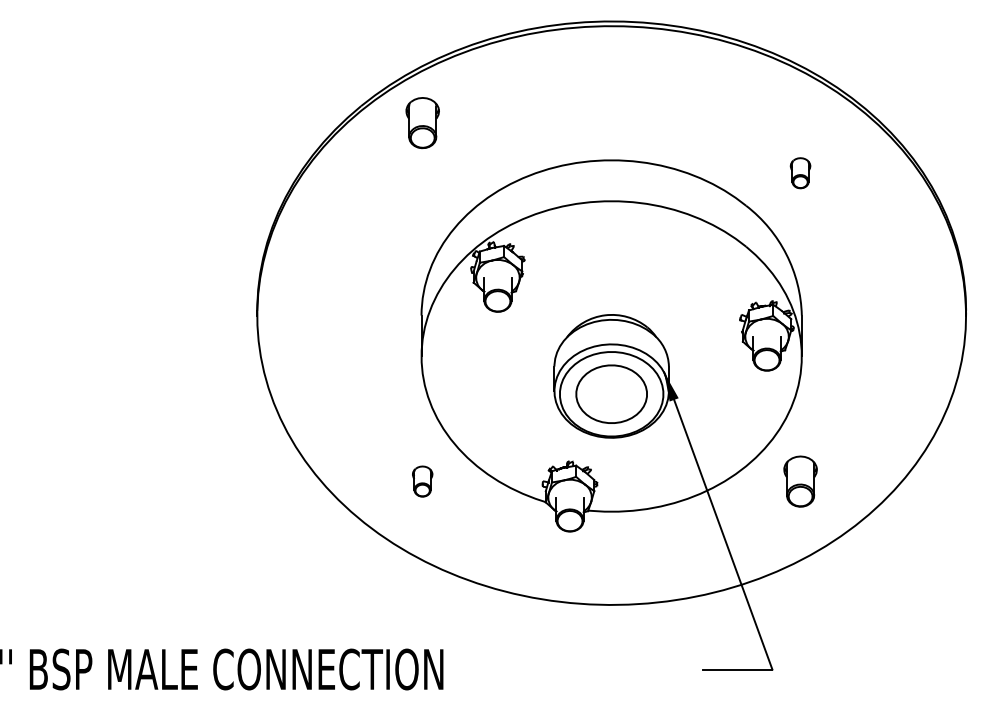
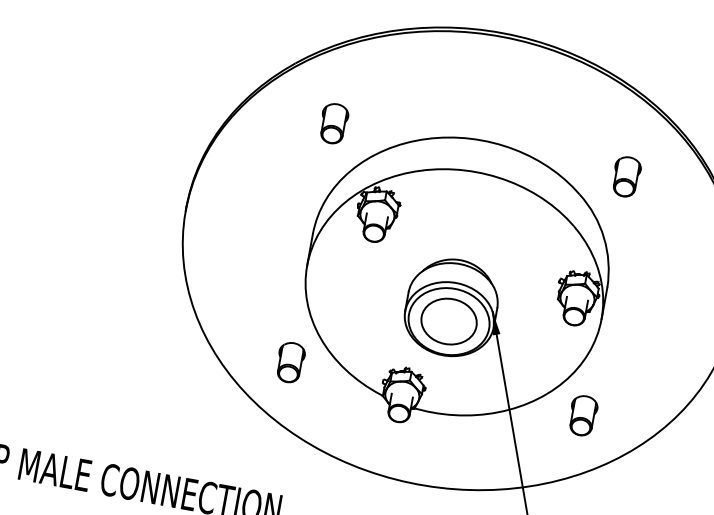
part: (422, 123) -> (333, 124), moved
part: (800, 173) -> (626, 177), size x1.67
part: (422, 481) -> (290, 362), size x1.67

